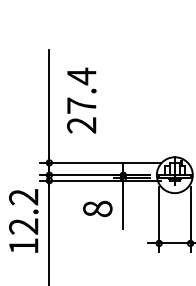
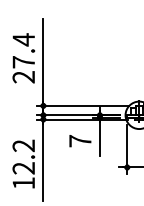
text: (81, 100) -> (23, 58), moved
text: (97, 208) -> (80, 140), 8 -> 7
text: (23, 220) -> (23, 163), moved

